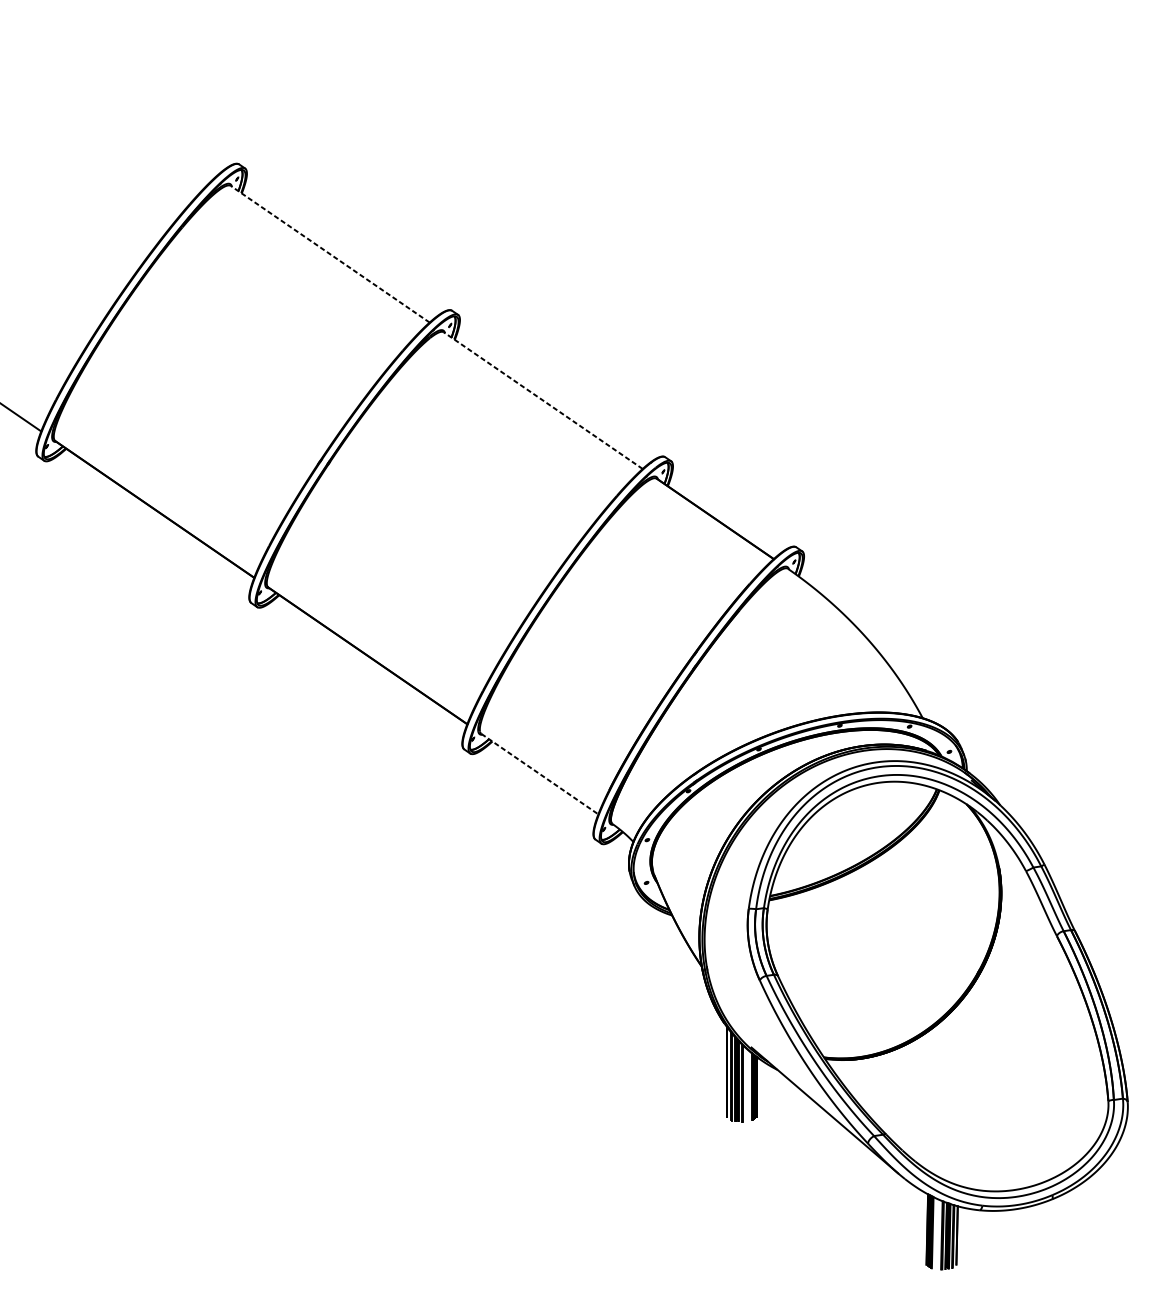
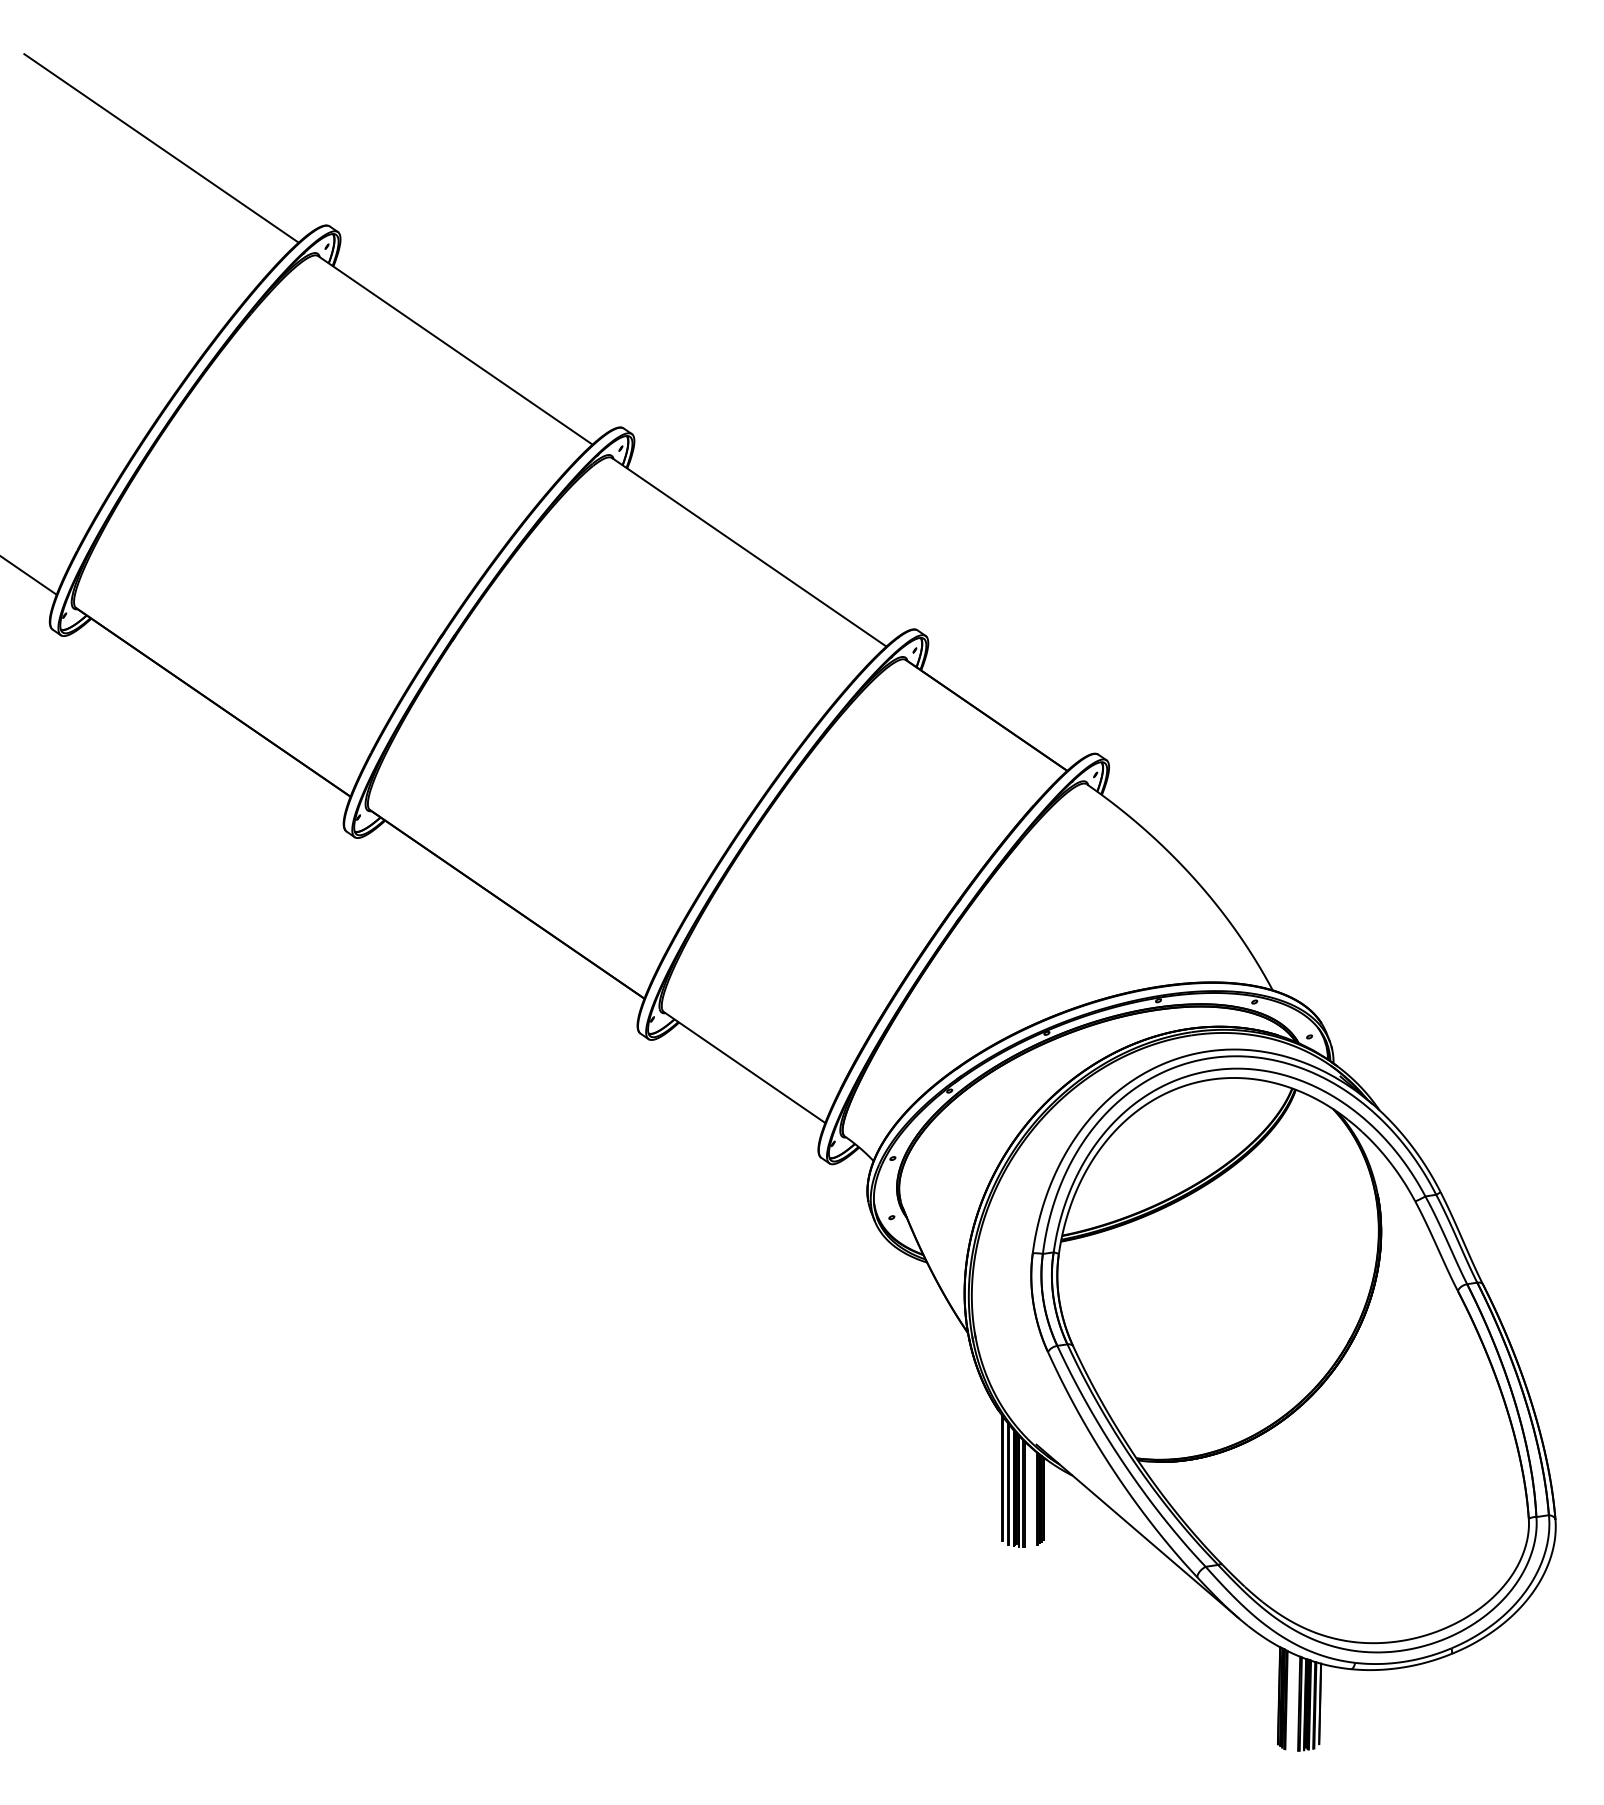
line: (117, 107) -> (161, 148), added
line: (329, 254) -> (454, 350), dashed -> solid
line: (542, 400) -> (748, 552), dashed -> solid
line: (539, 774) -> (744, 1067), dashed -> solid

